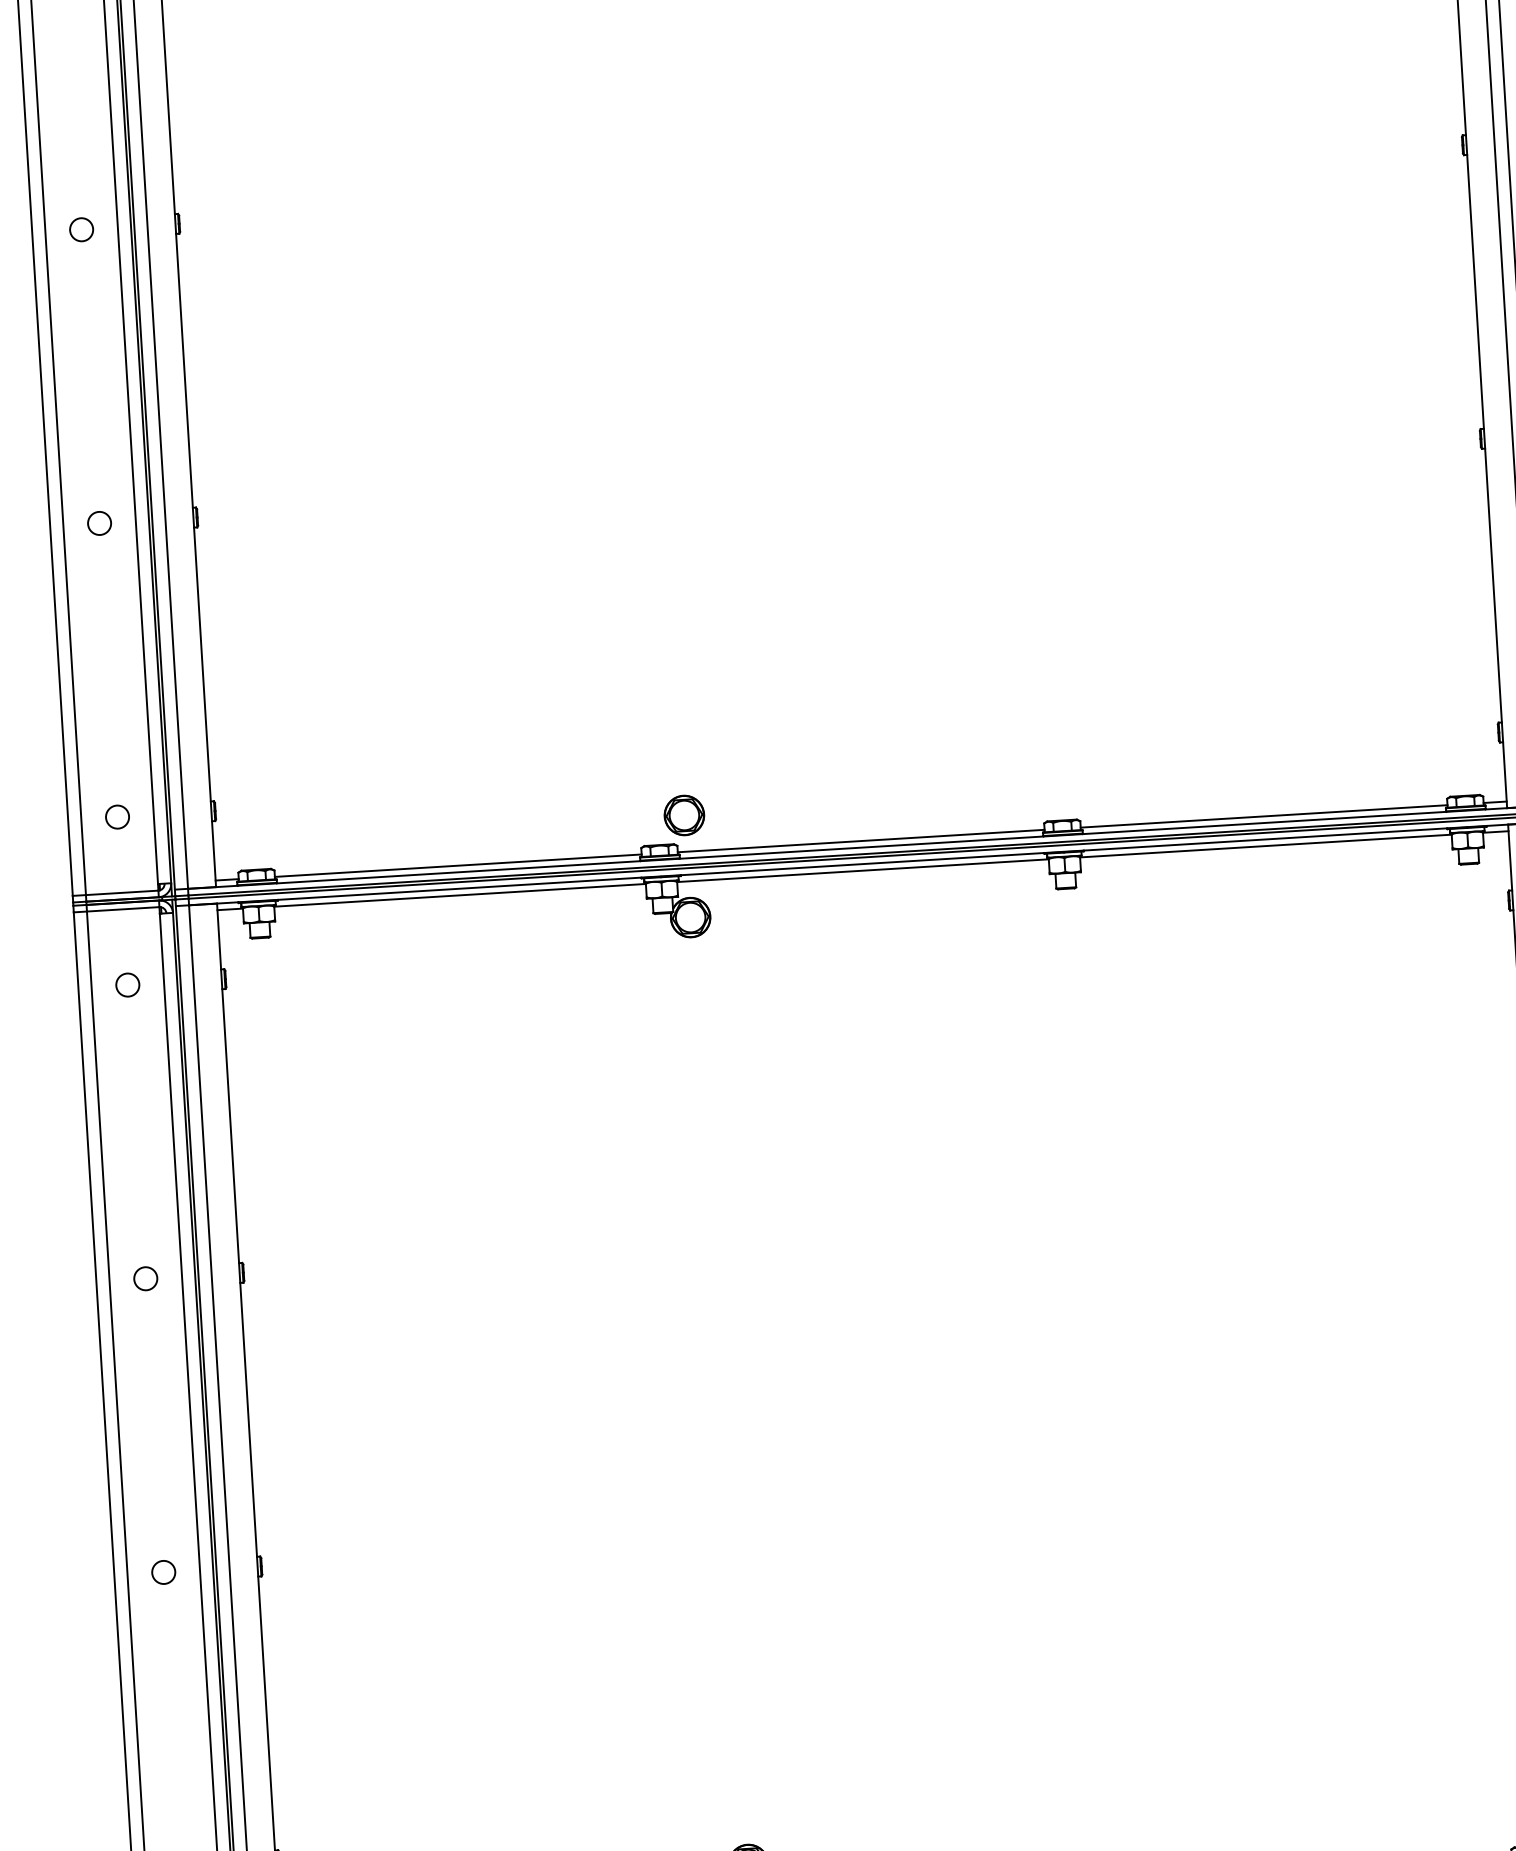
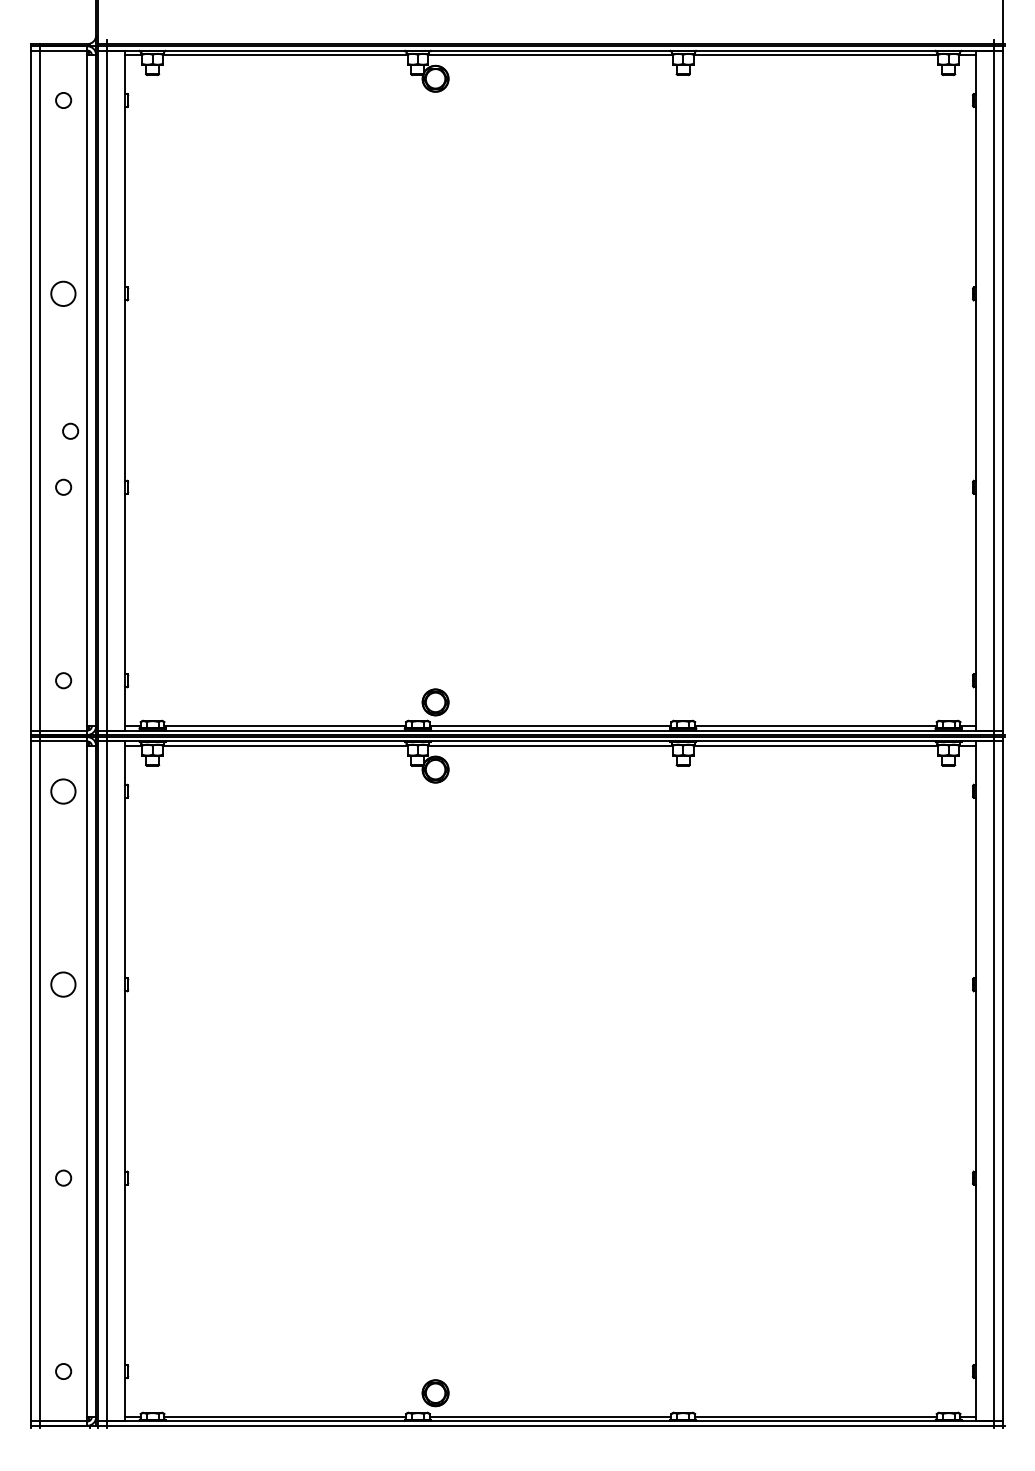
circle: (81, 229) -> (63, 293), size x1.6
circle: (104, 436) -> (70, 430), added
circle: (127, 983) -> (63, 790), size x1.6
circle: (145, 1278) -> (63, 984), size x1.6

